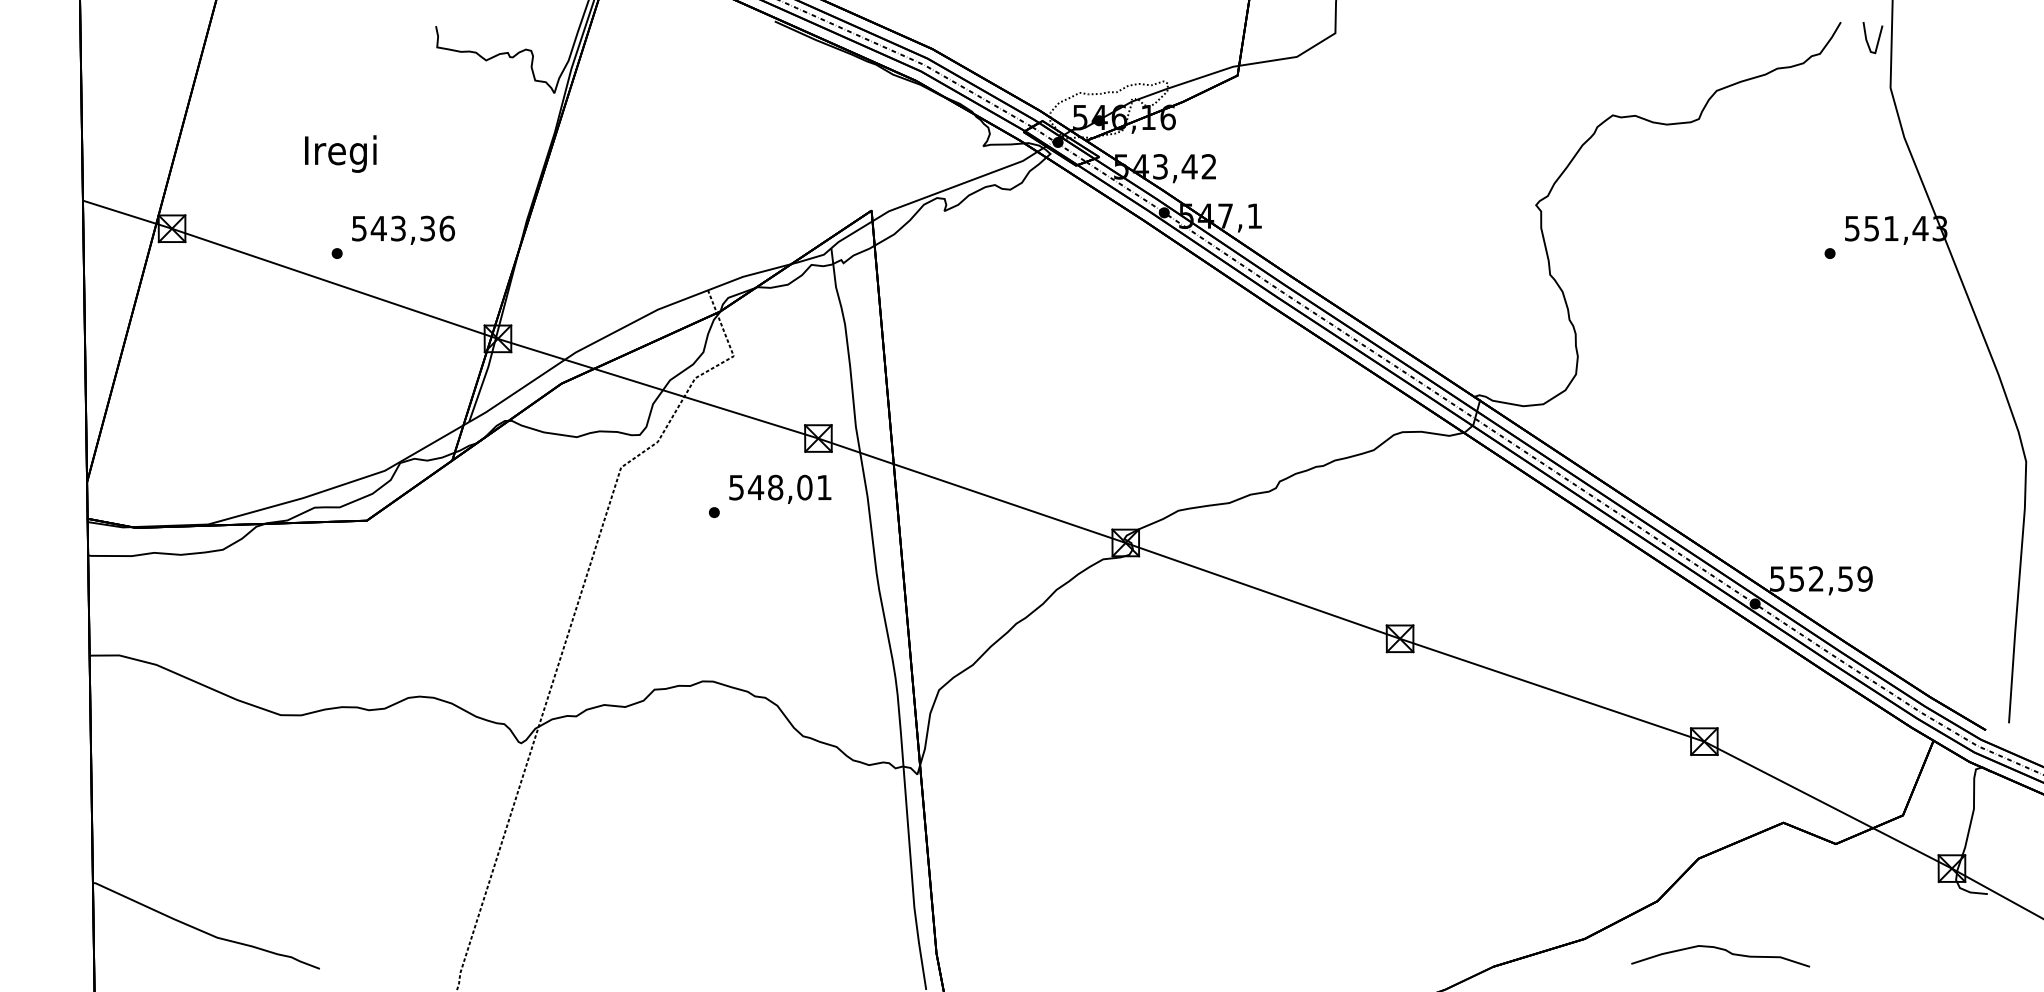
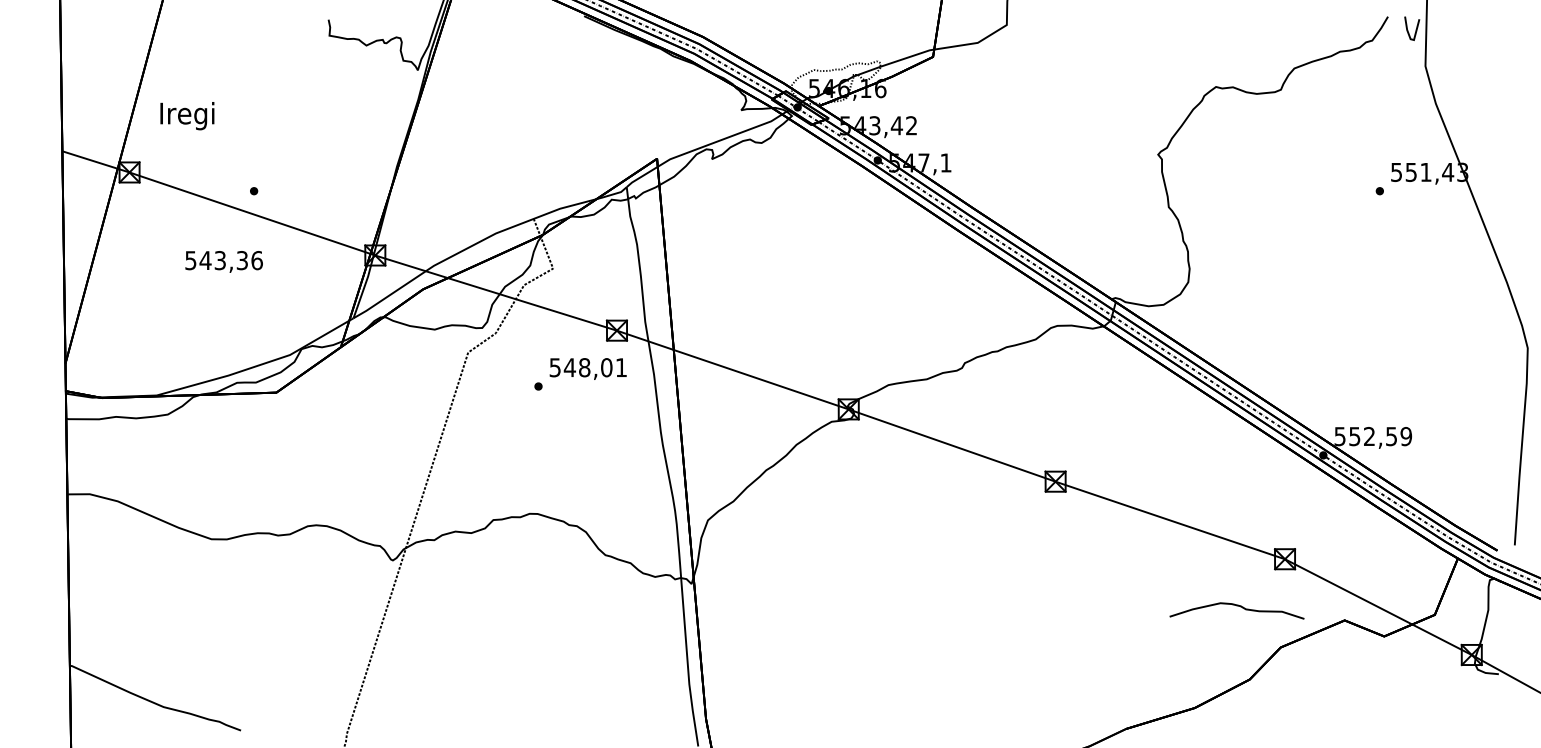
text: (340, 153) -> (187, 115), moved
text: (403, 229) -> (224, 261), moved
curve: (1722, 950) -> (1238, 606), moved

